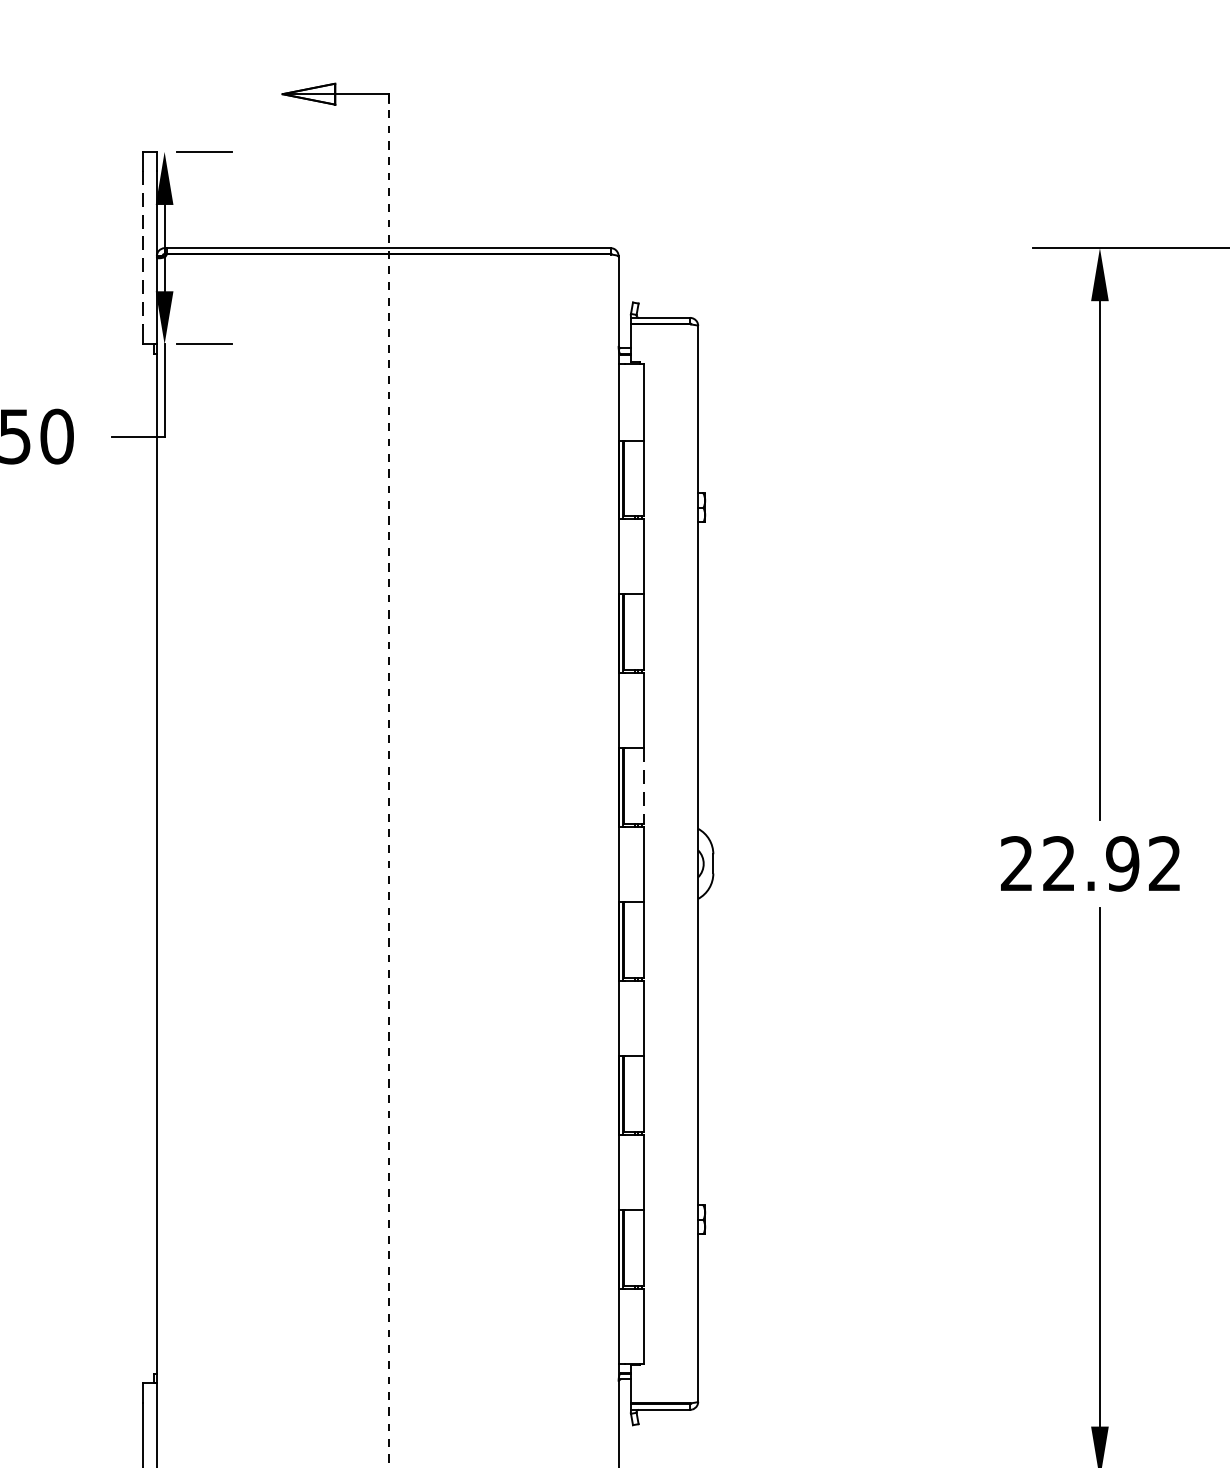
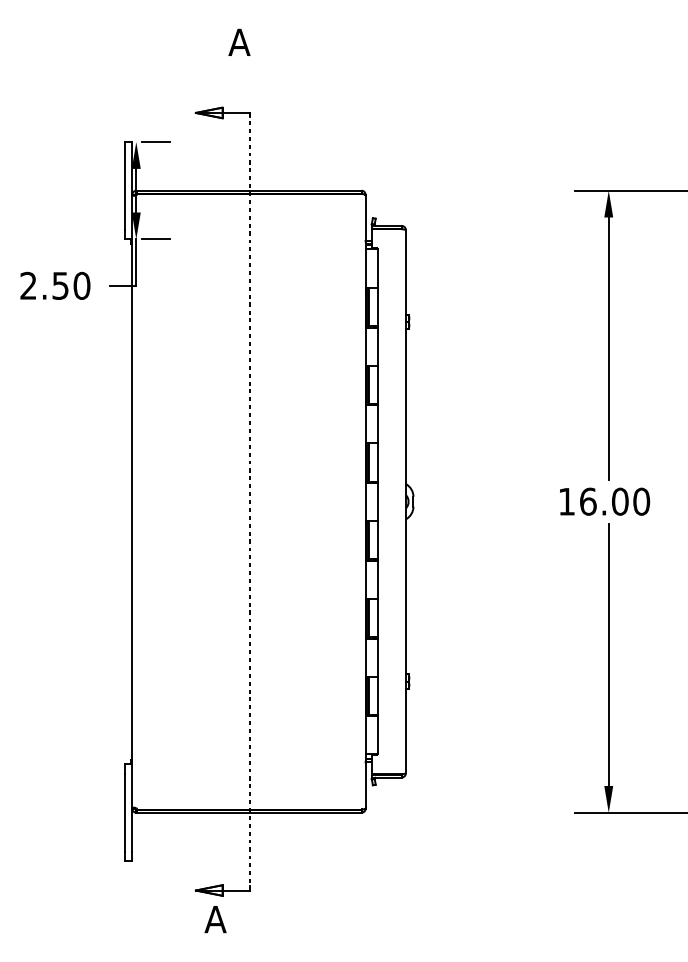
line: (143, 247) -> (125, 190), dashed -> solid
line: (644, 786) -> (378, 462), dashed -> solid
text: (1091, 863) -> (604, 501), 22.92 -> 16.00

